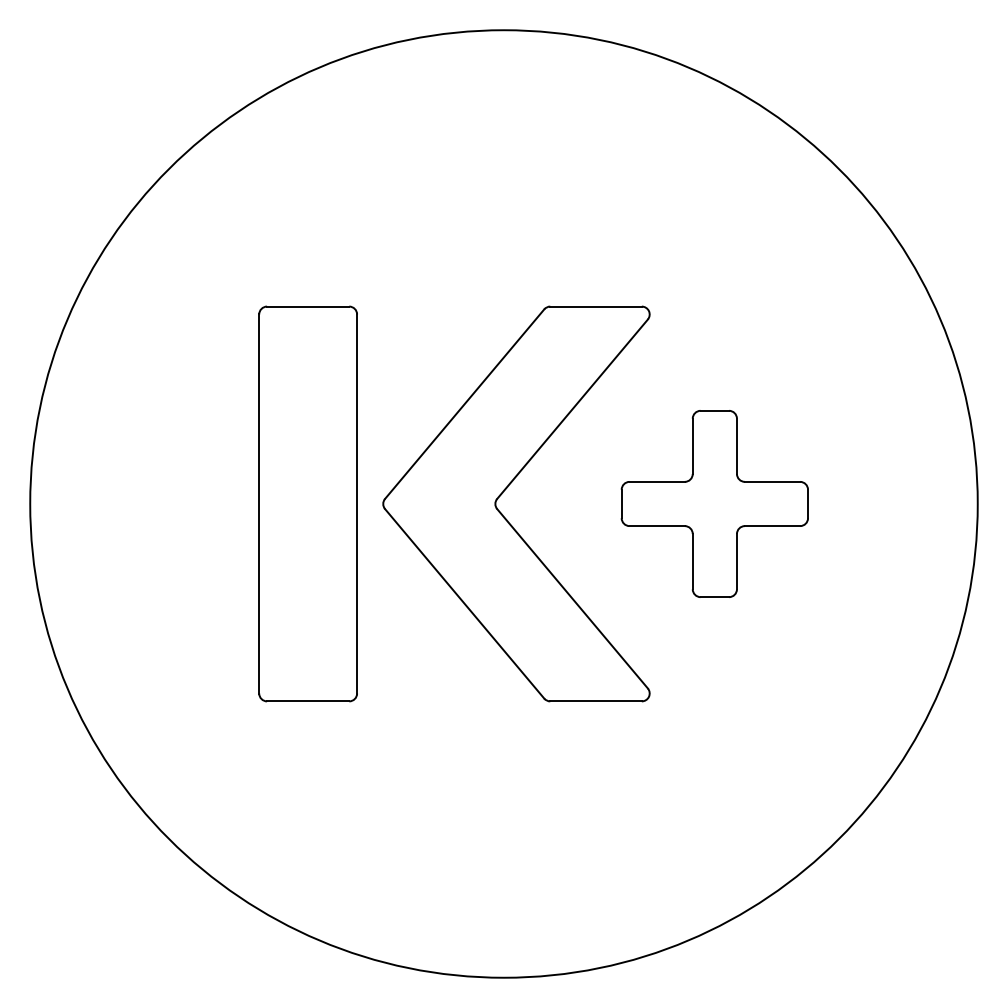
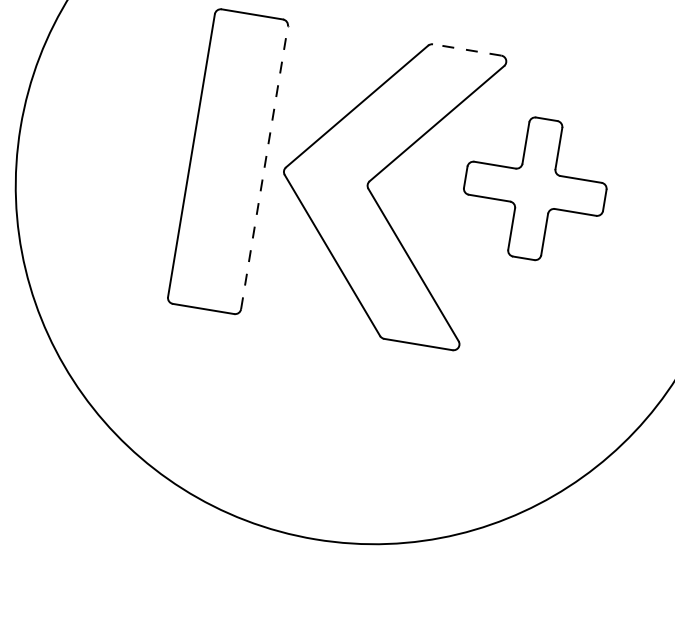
line: (596, 306) -> (467, 49), solid -> dashed
part: (714, 503) -> (535, 188), moved
line: (357, 504) -> (264, 168), solid -> dashed

